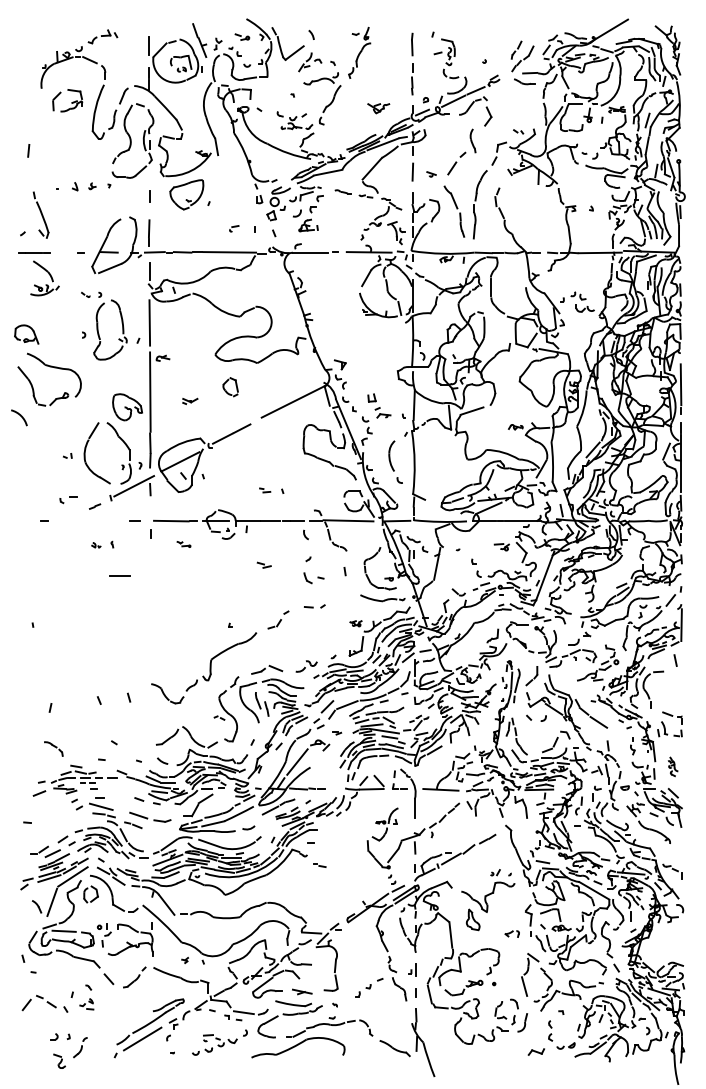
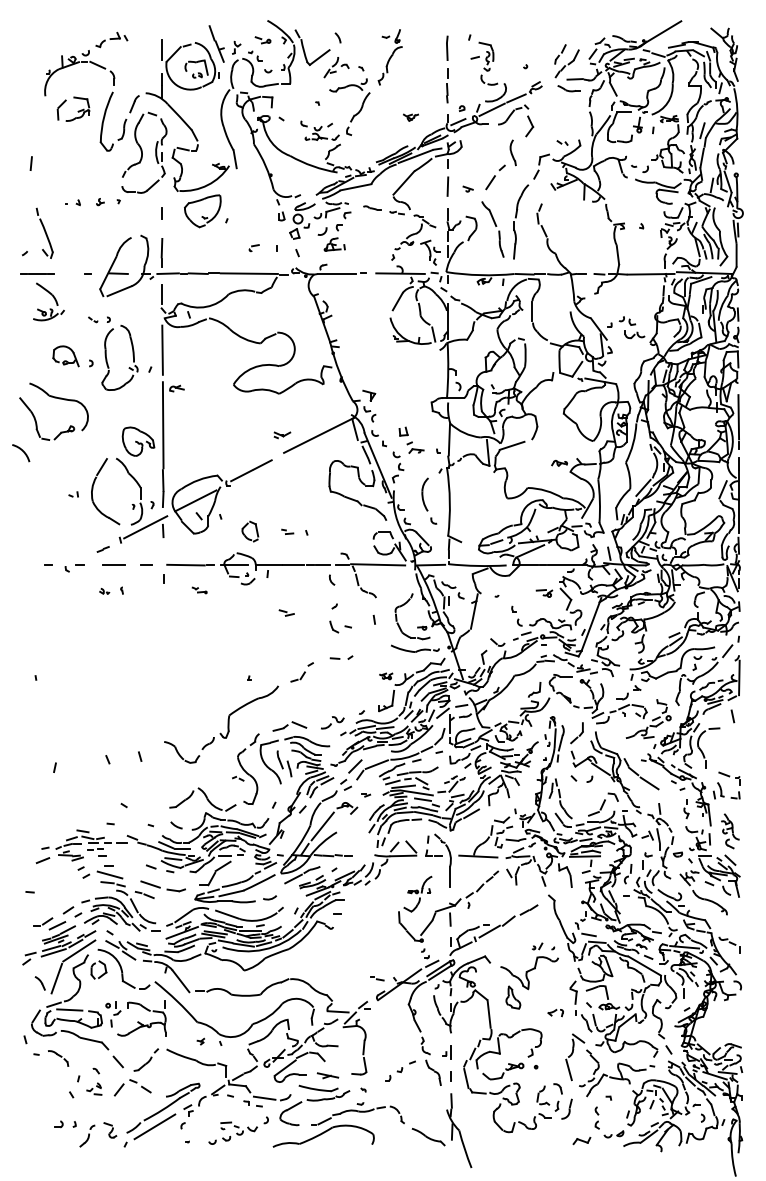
part: (378, 108) -> (410, 117), size x0.62
part: (66, 186) -> (72, 202), size x0.62
part: (26, 334) -> (65, 356), moved
part: (230, 387) -> (250, 531), moved
part: (190, 400) -> (282, 434), moved
part: (68, 500) -> (74, 568), moved
line: (119, 575) -> (113, 564), moved
part: (53, 748) -> (58, 1057), moved
part: (672, 766) -> (729, 831), size x1.67
part: (319, 865) -> (377, 978), moved
part: (38, 1002) -> (131, 1087), moved
part: (59, 1060) -> (110, 1129), moved

